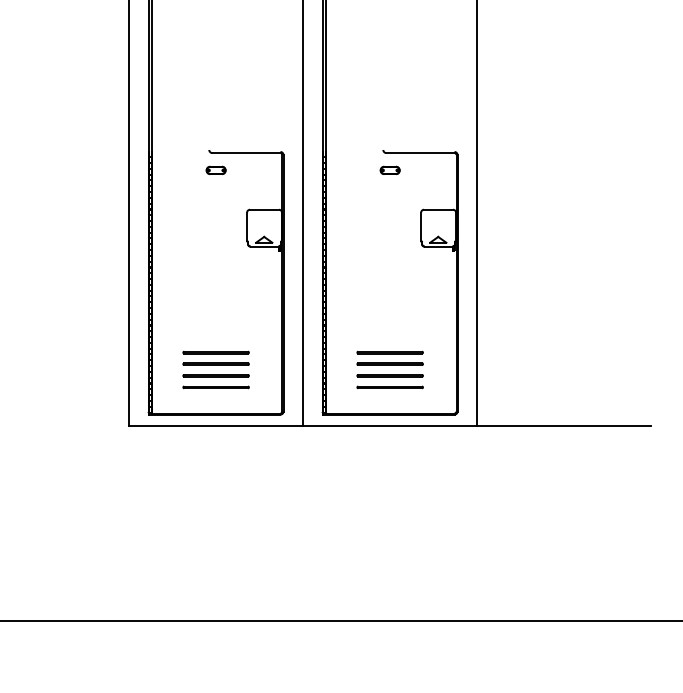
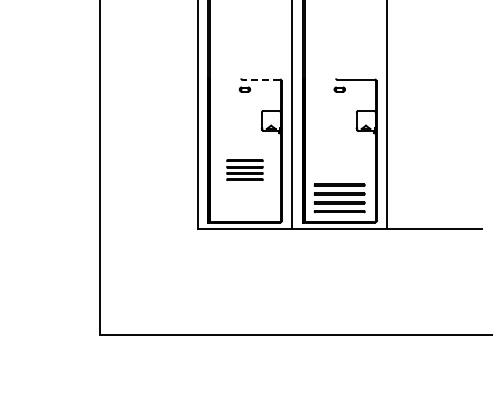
line: (246, 153) -> (261, 80), solid -> dashed
part: (215, 368) -> (244, 169), moved
part: (389, 368) -> (339, 197), size x1.4

